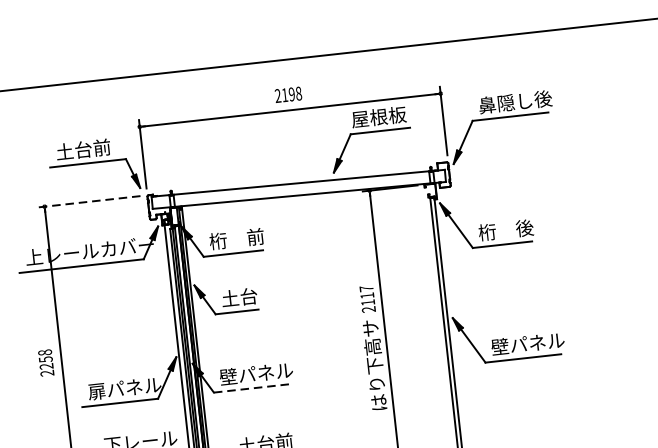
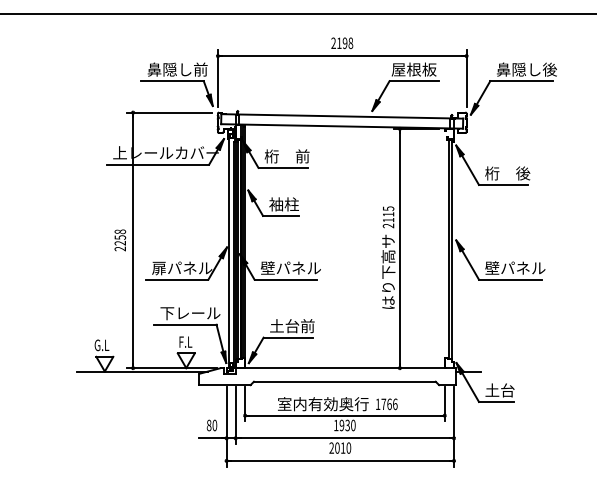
text: (92, 148) -> (177, 69), 土台前 -> 鼻隠し前
line: (88, 201) -> (169, 112), dashed -> solid
text: (366, 288) -> (388, 208), 2117 -> 2115
text: (238, 297) -> (283, 204), 土台 -> 袖柱
line: (252, 388) -> (286, 279), dashed -> solid

